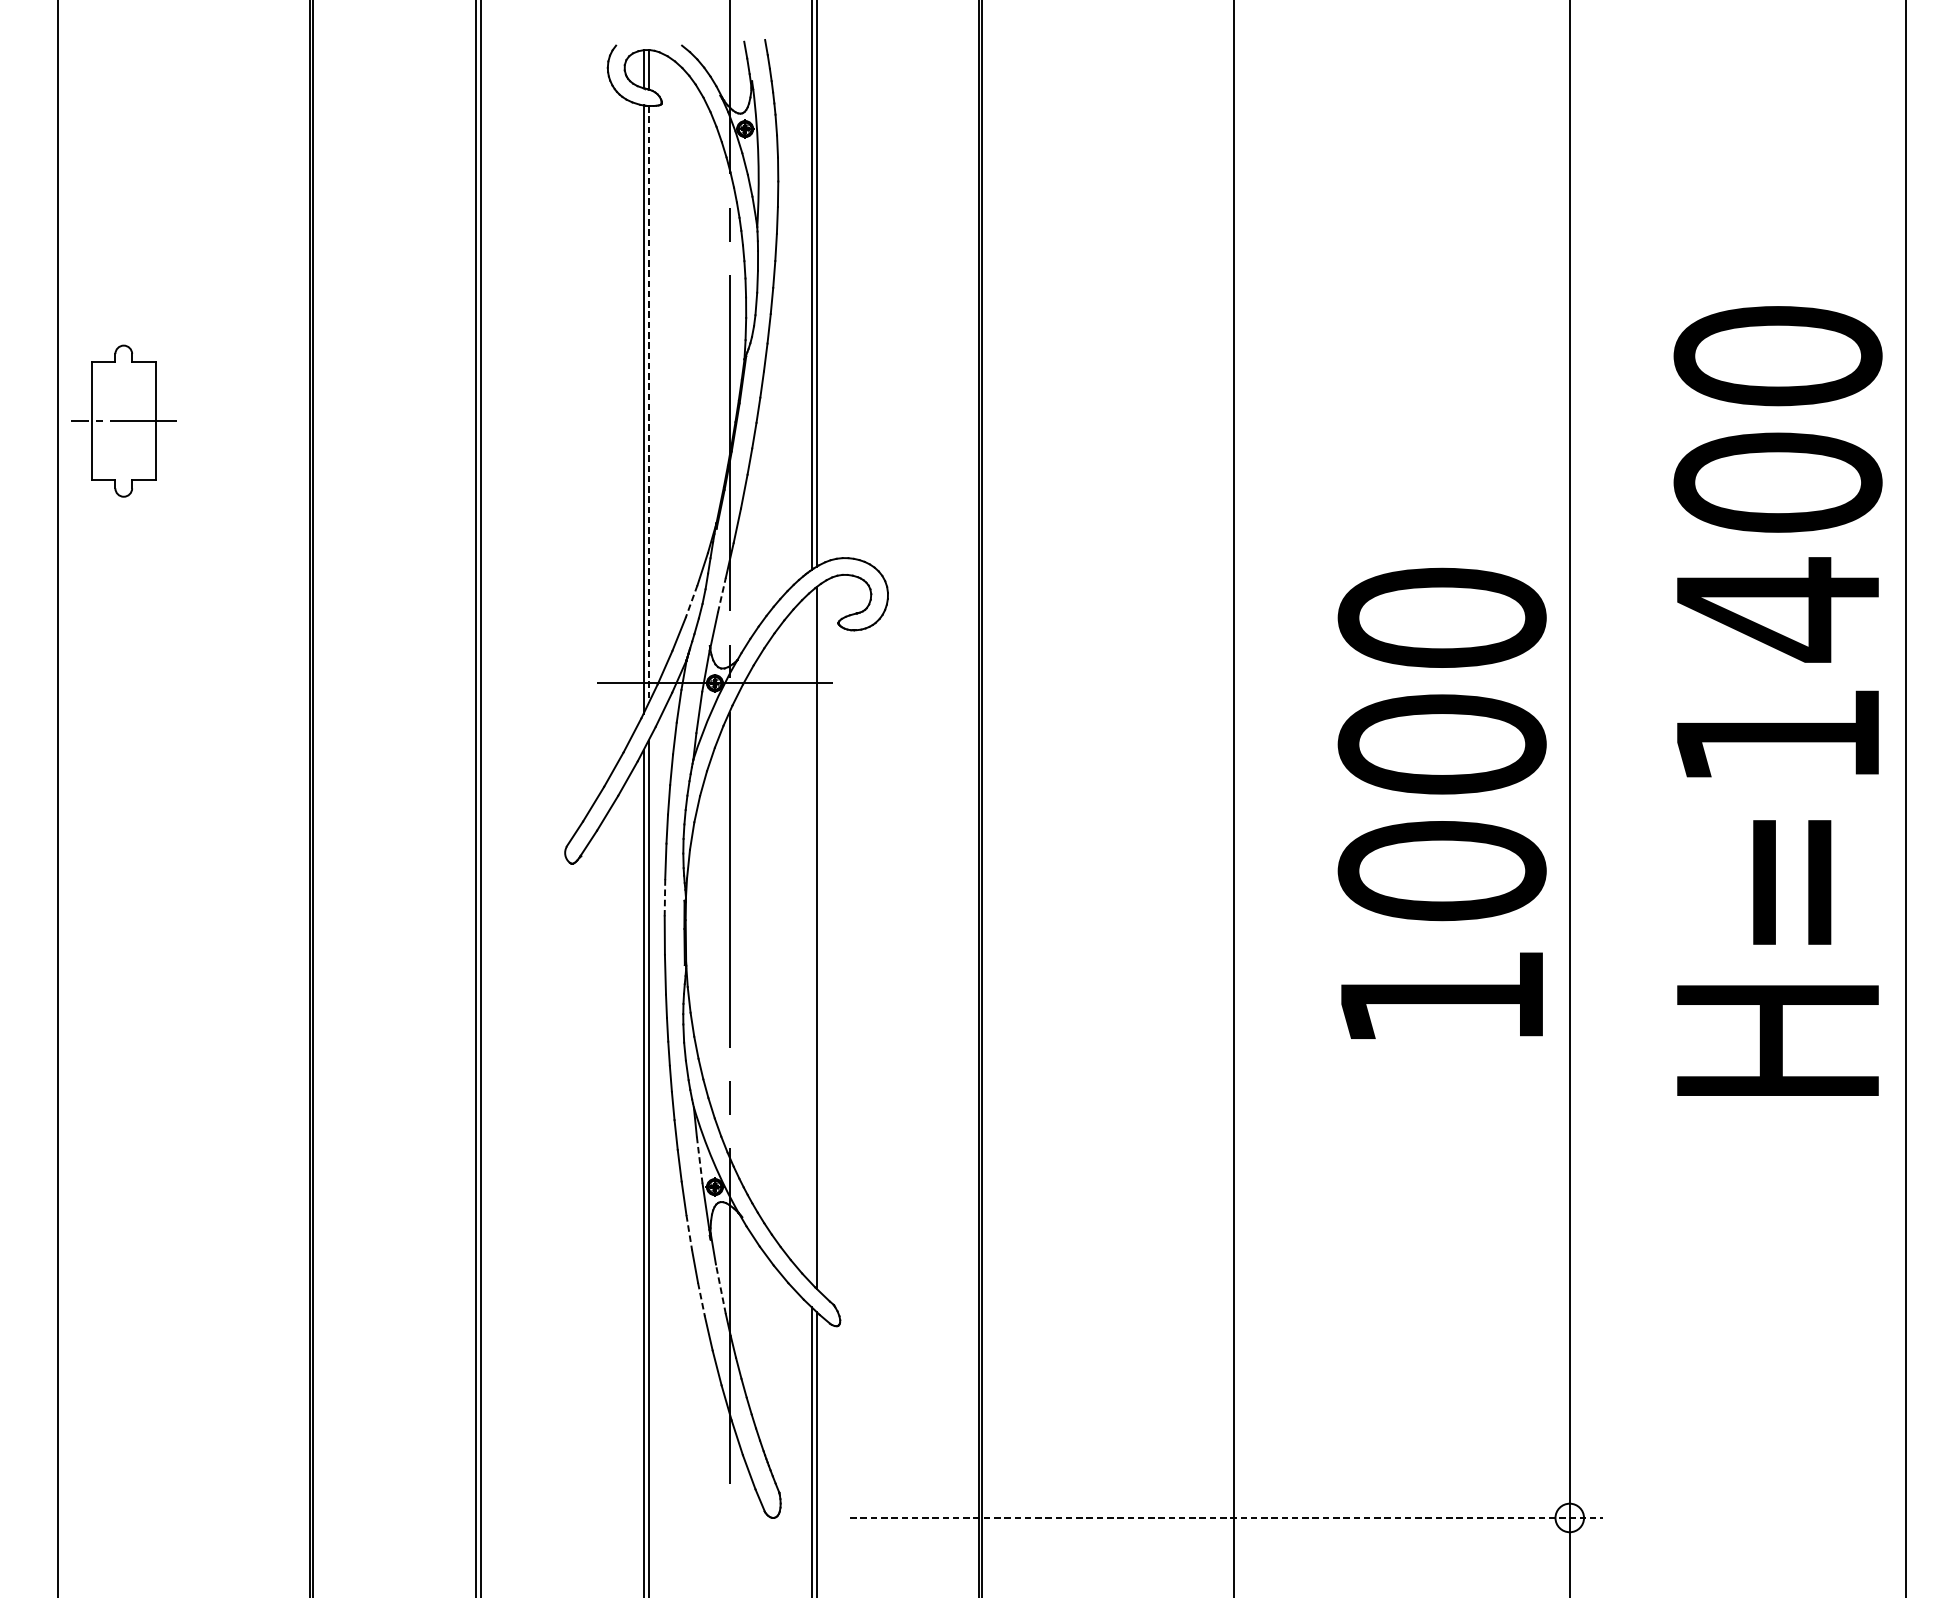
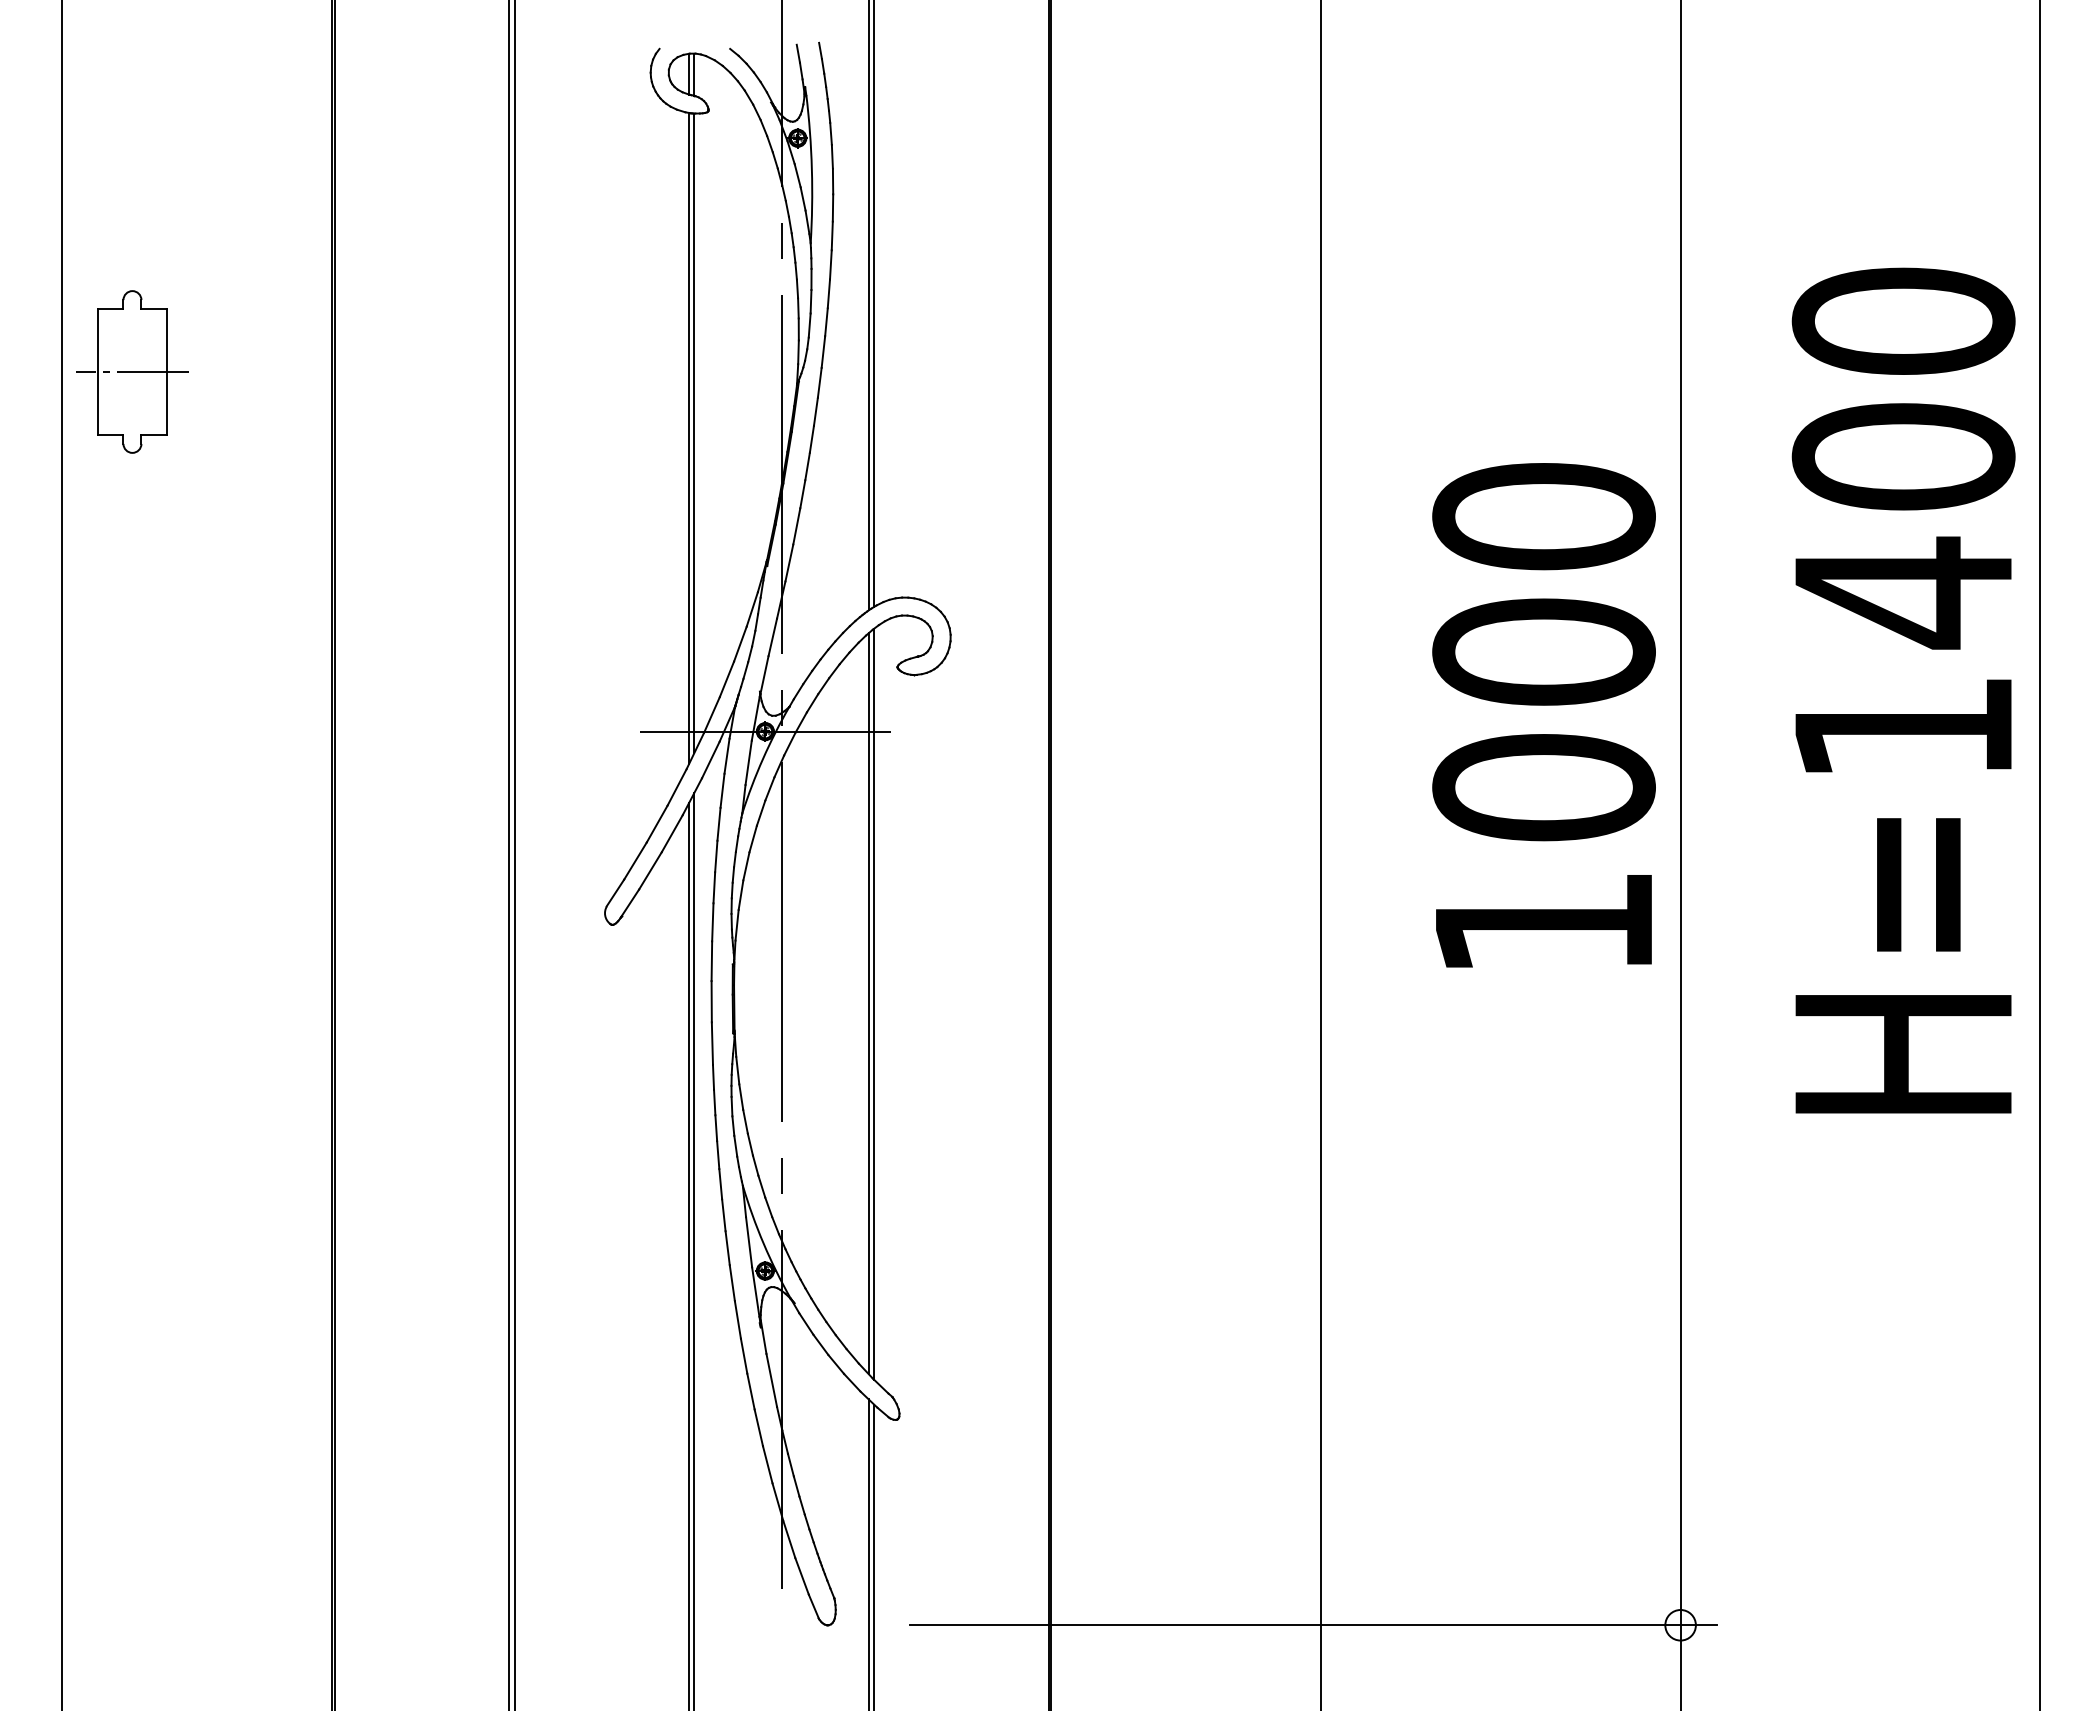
line: (648, 404) -> (694, 433), dashed -> solid
part: (123, 420) -> (132, 371), moved
line: (721, 594) -> (772, 636), dashed -> solid
line: (691, 601) -> (740, 644), dashed -> solid
text: (1777, 700) -> (1903, 690), moved
text: (1441, 803) -> (1543, 715), moved
line: (664, 898) -> (711, 961), dashed -> solid
line: (811, 937) -> (868, 1003), added
line: (700, 1160) -> (749, 1242), dashed -> solid
line: (688, 1233) -> (737, 1320), dashed -> solid
line: (720, 1288) -> (771, 1379), dashed -> solid
line: (701, 1300) -> (751, 1392), dashed -> solid
line: (1226, 1518) -> (1313, 1625), dashed -> solid

